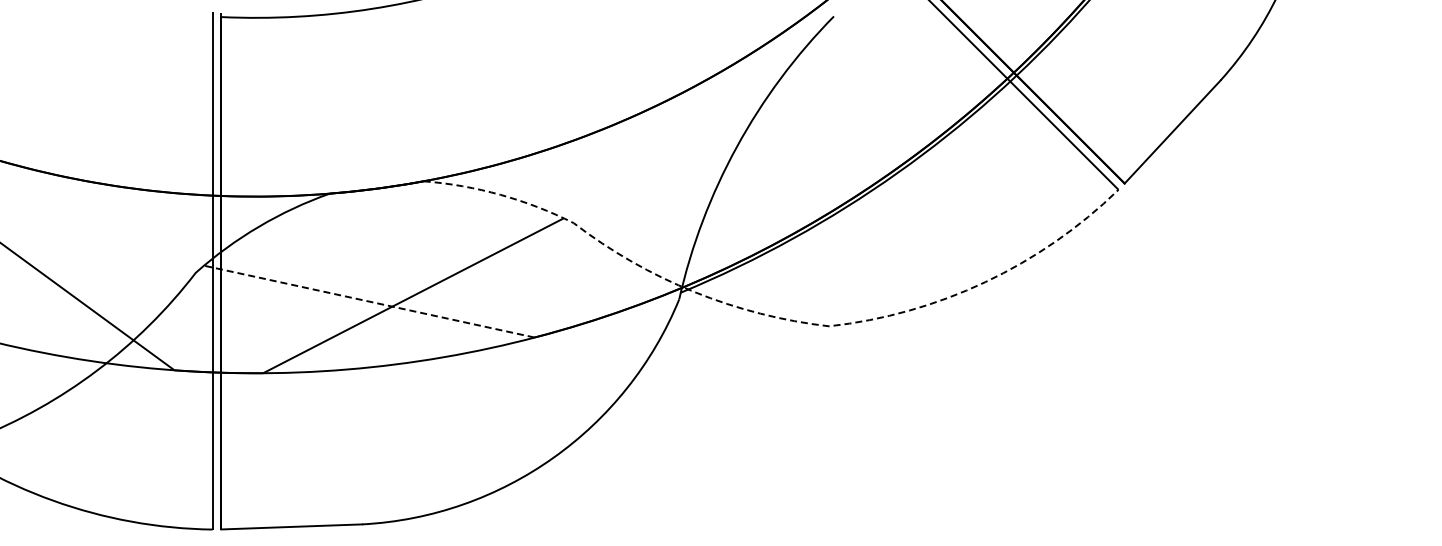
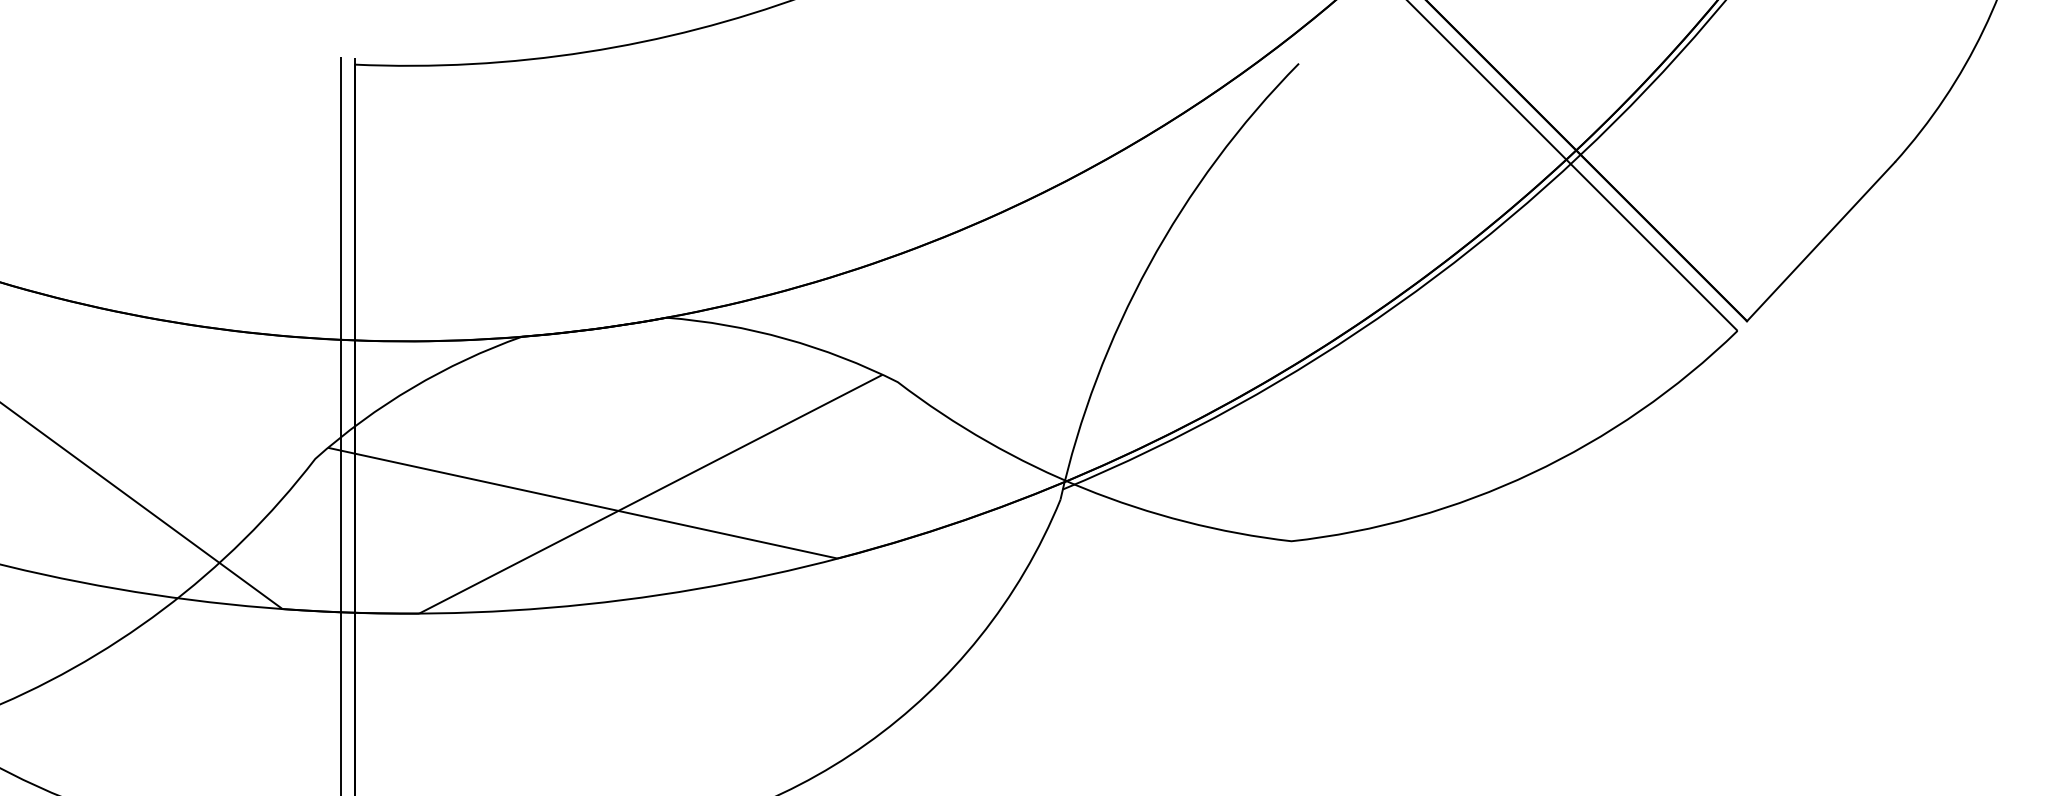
line: (368, 301) -> (581, 503), dashed -> solid
line: (775, 317) -> (1208, 527), dashed -> solid

